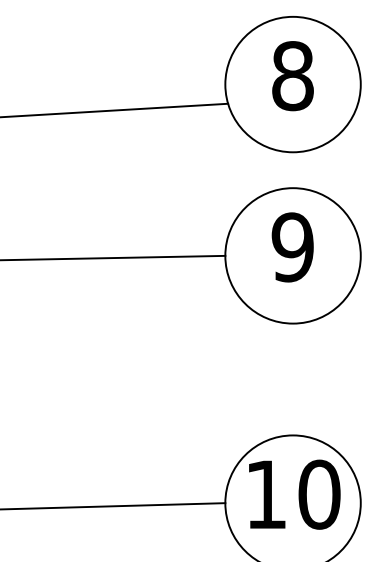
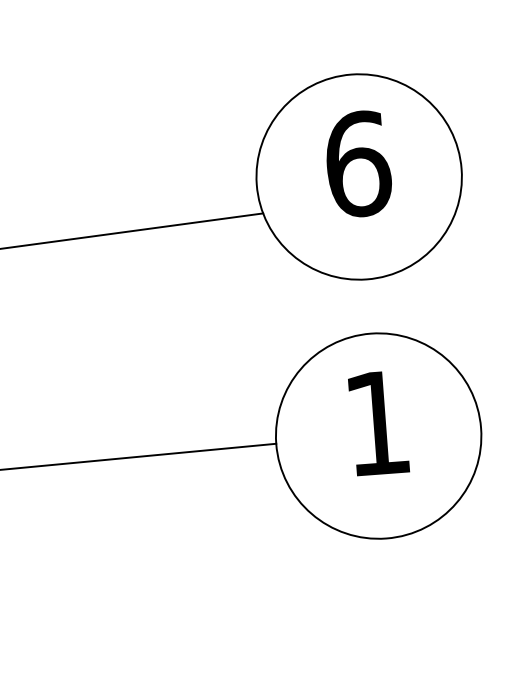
text: (293, 76) -> (358, 164), 8 -> 6
text: (292, 247) -> (376, 423), 9 -> 1

